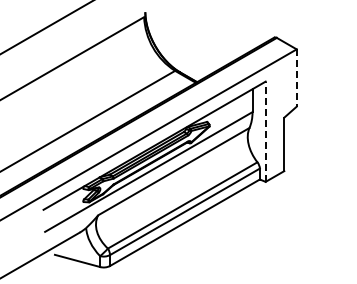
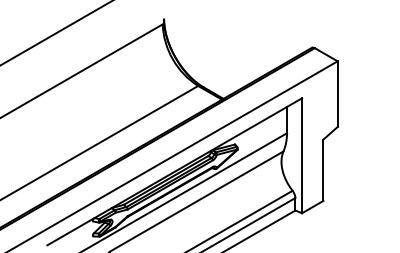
line: (296, 78) -> (337, 94), dashed -> solid
line: (265, 131) -> (301, 155), dashed -> solid

